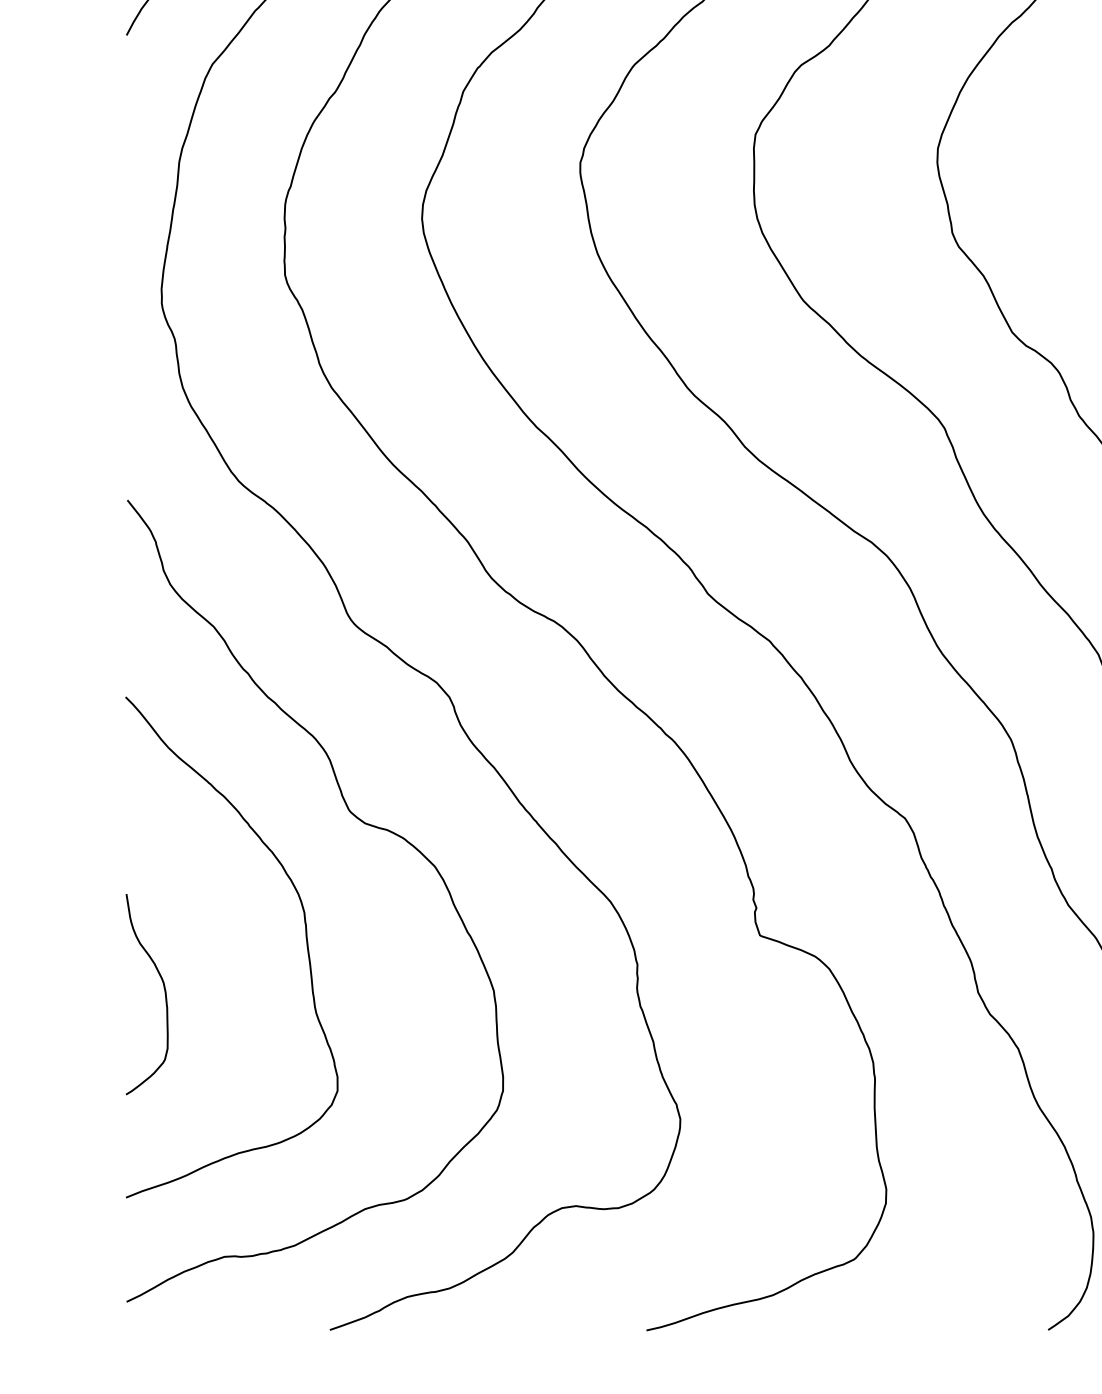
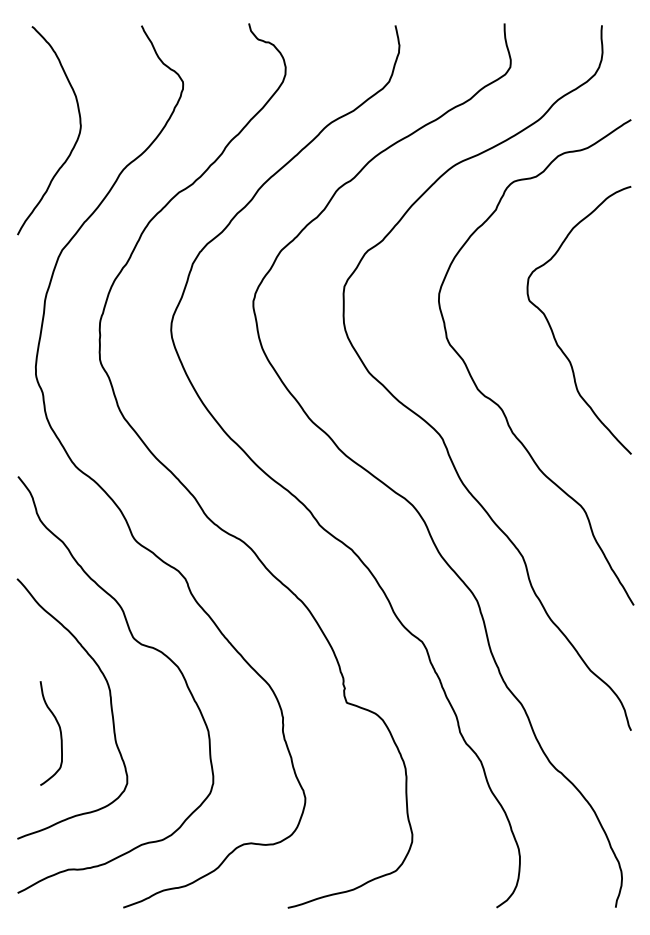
curve: (162, 990) -> (59, 731), moved

